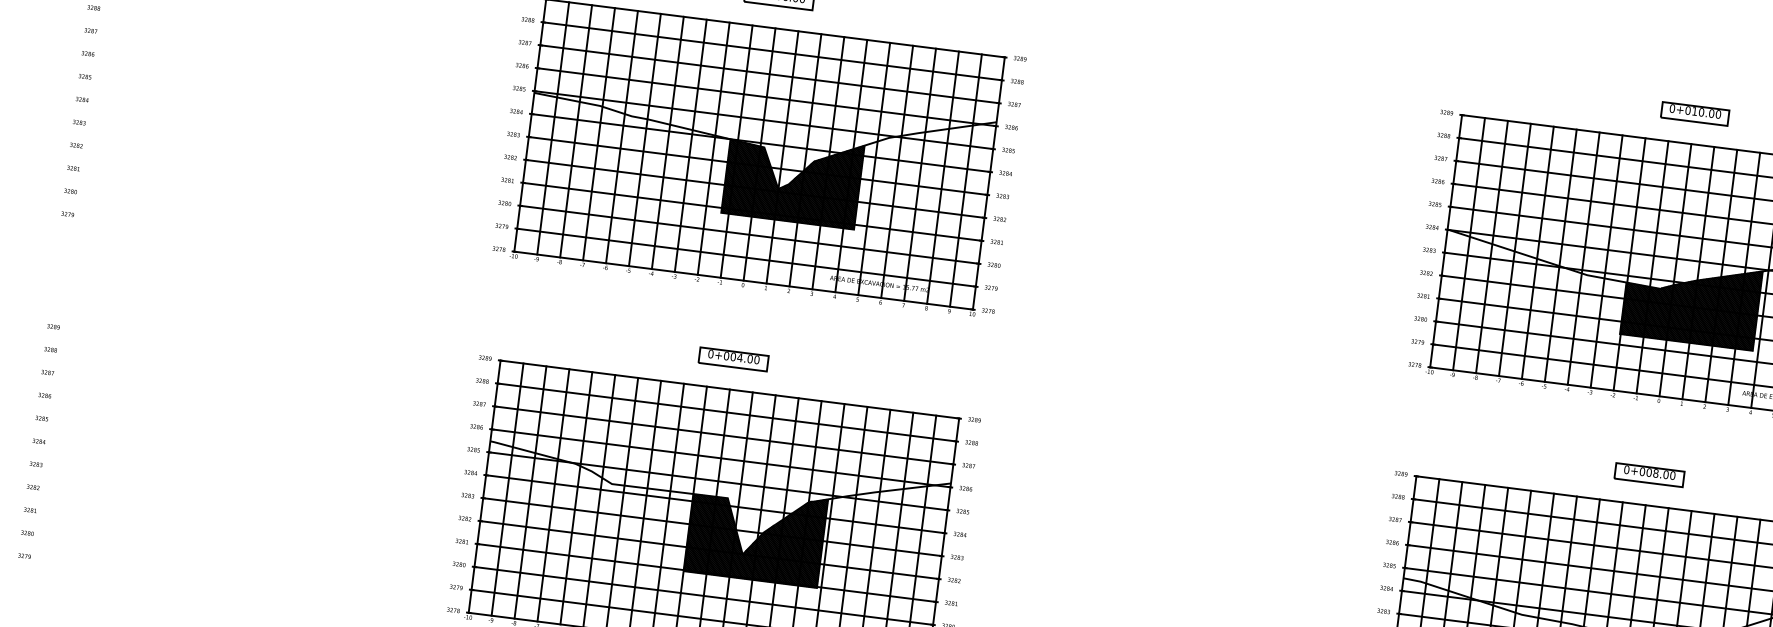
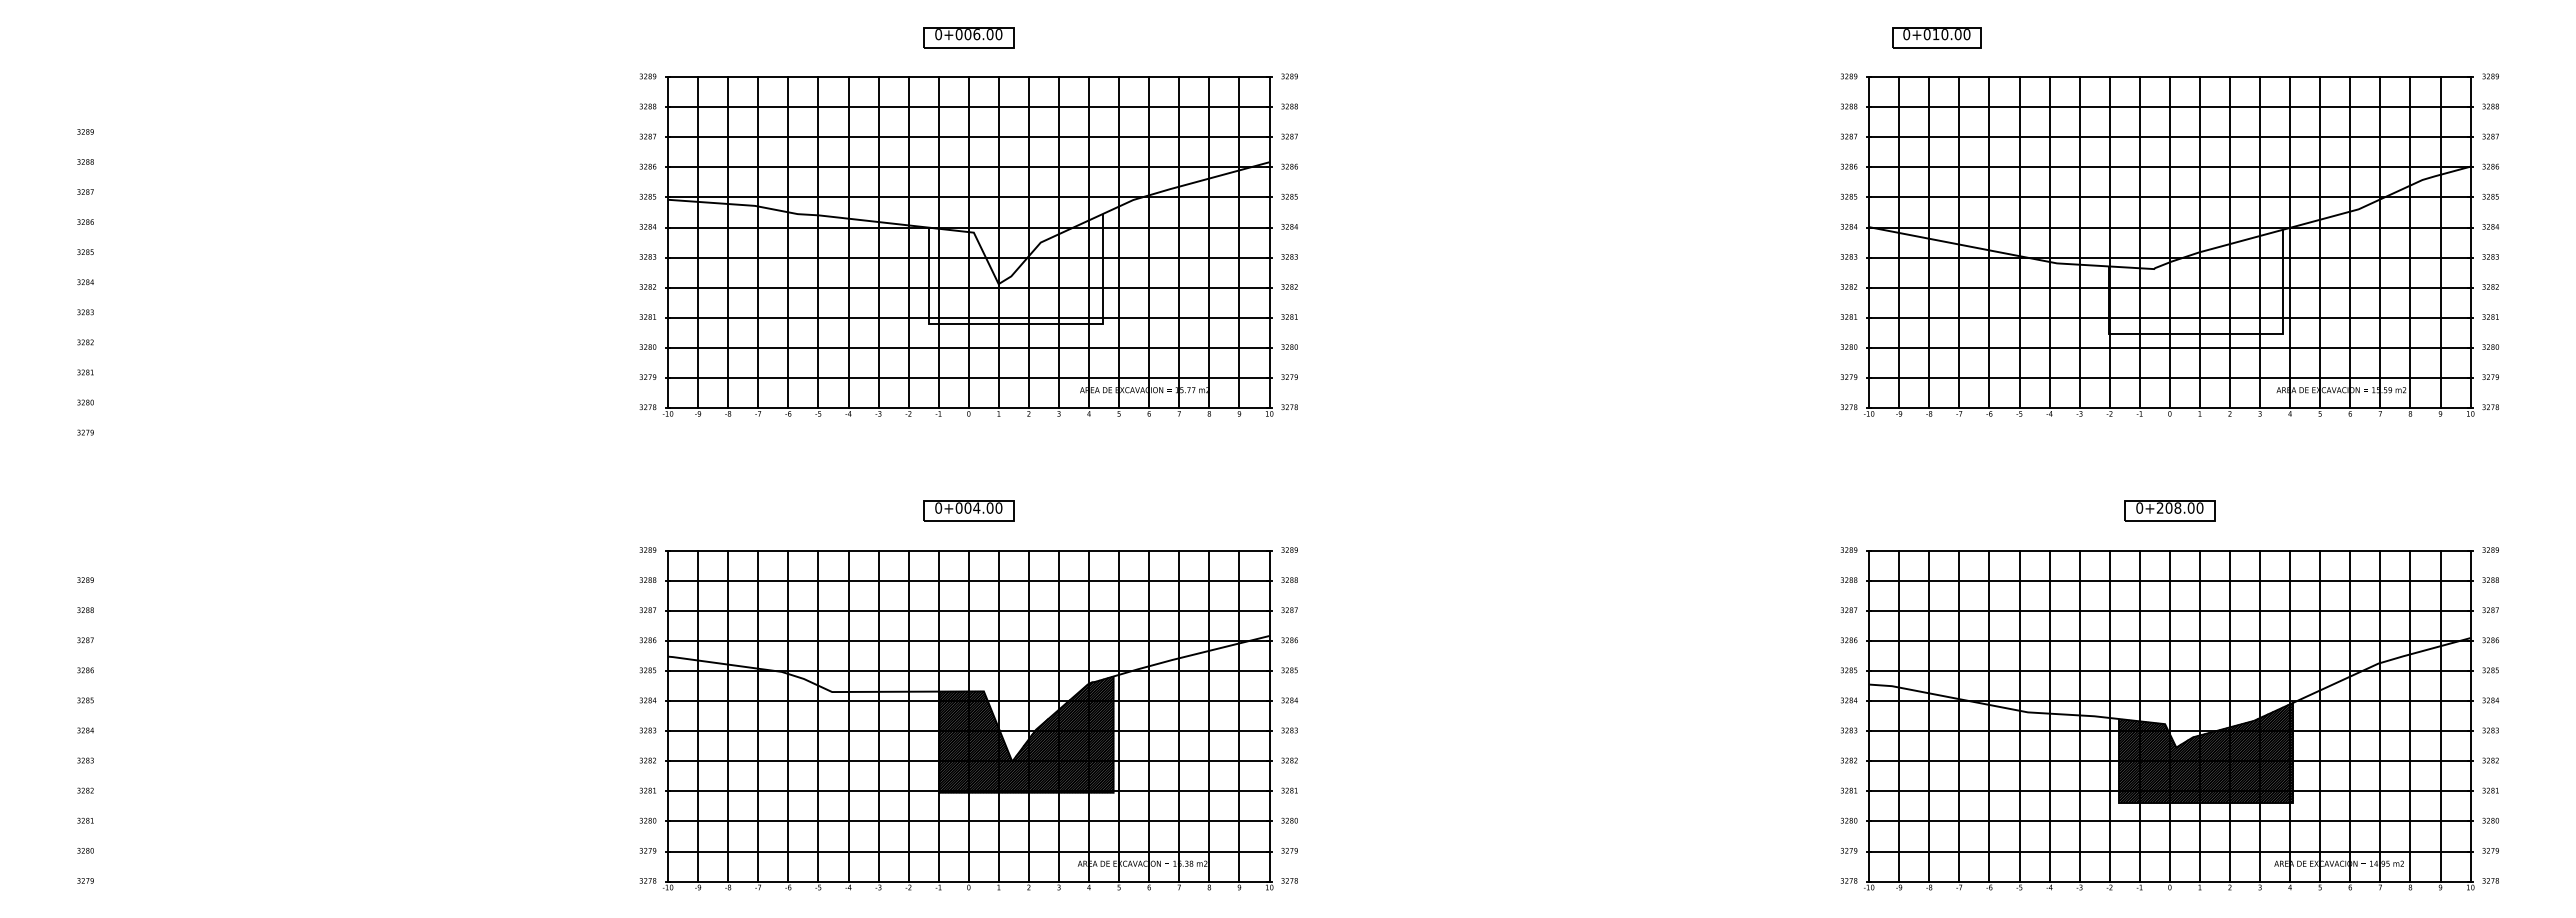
part: (1694, 113) -> (1936, 37), moved
hatch: (792, 179) -> (1015, 269), removed
hatch: (1691, 302) -> (2195, 281), removed
text: (1641, 471) -> (2159, 507), 0+008.00 -> 0+208.00

